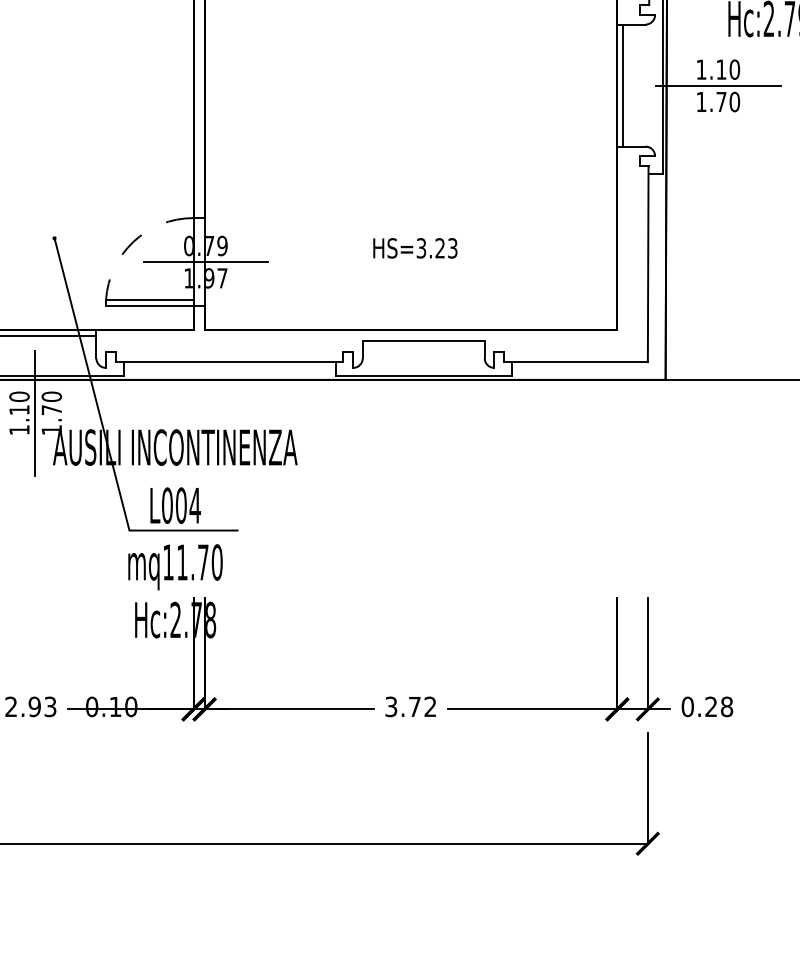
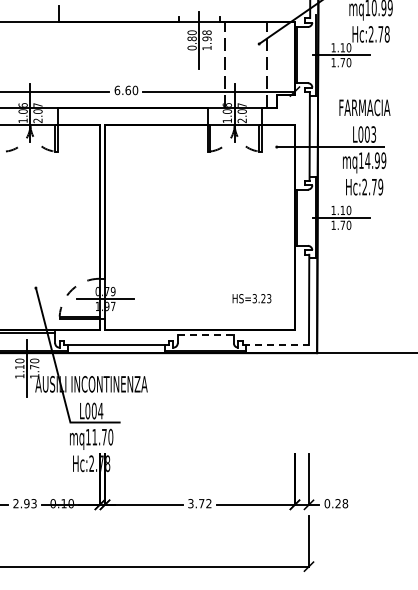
text: (414, 247) -> (251, 298), moved
line: (425, 341) -> (206, 335), solid -> dashed
line: (577, 363) -> (276, 345), solid -> dashed

